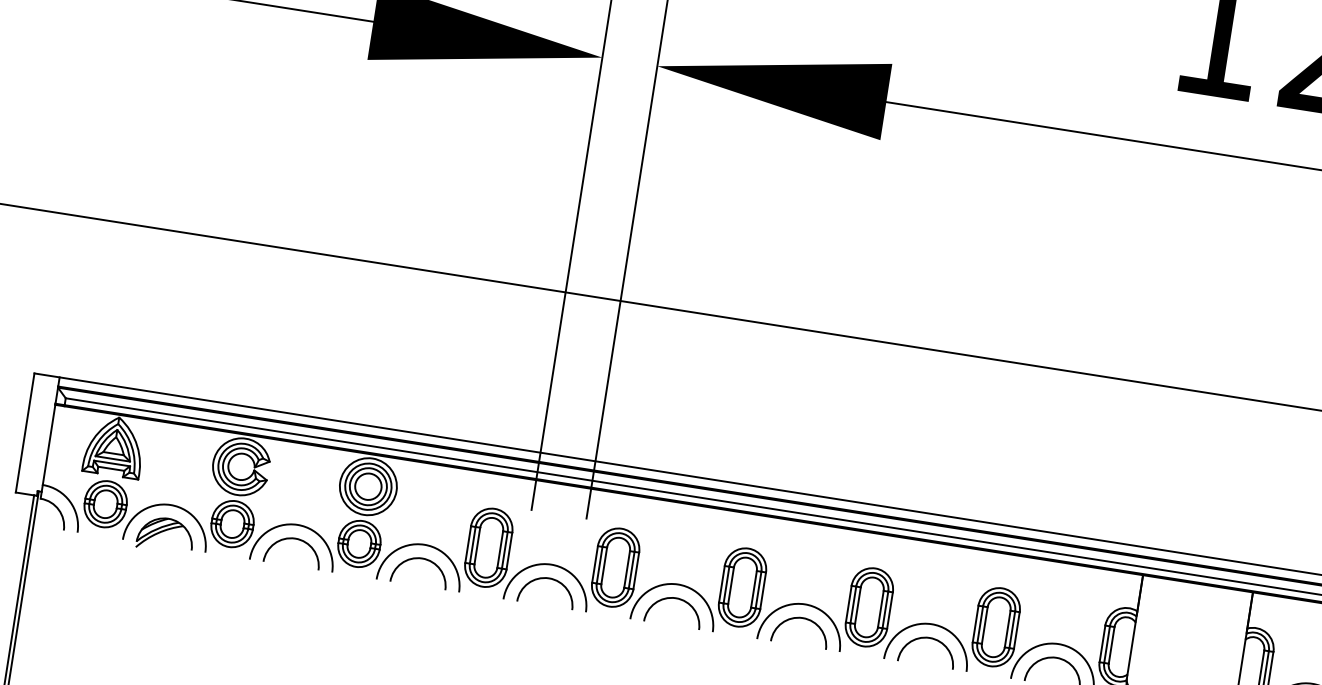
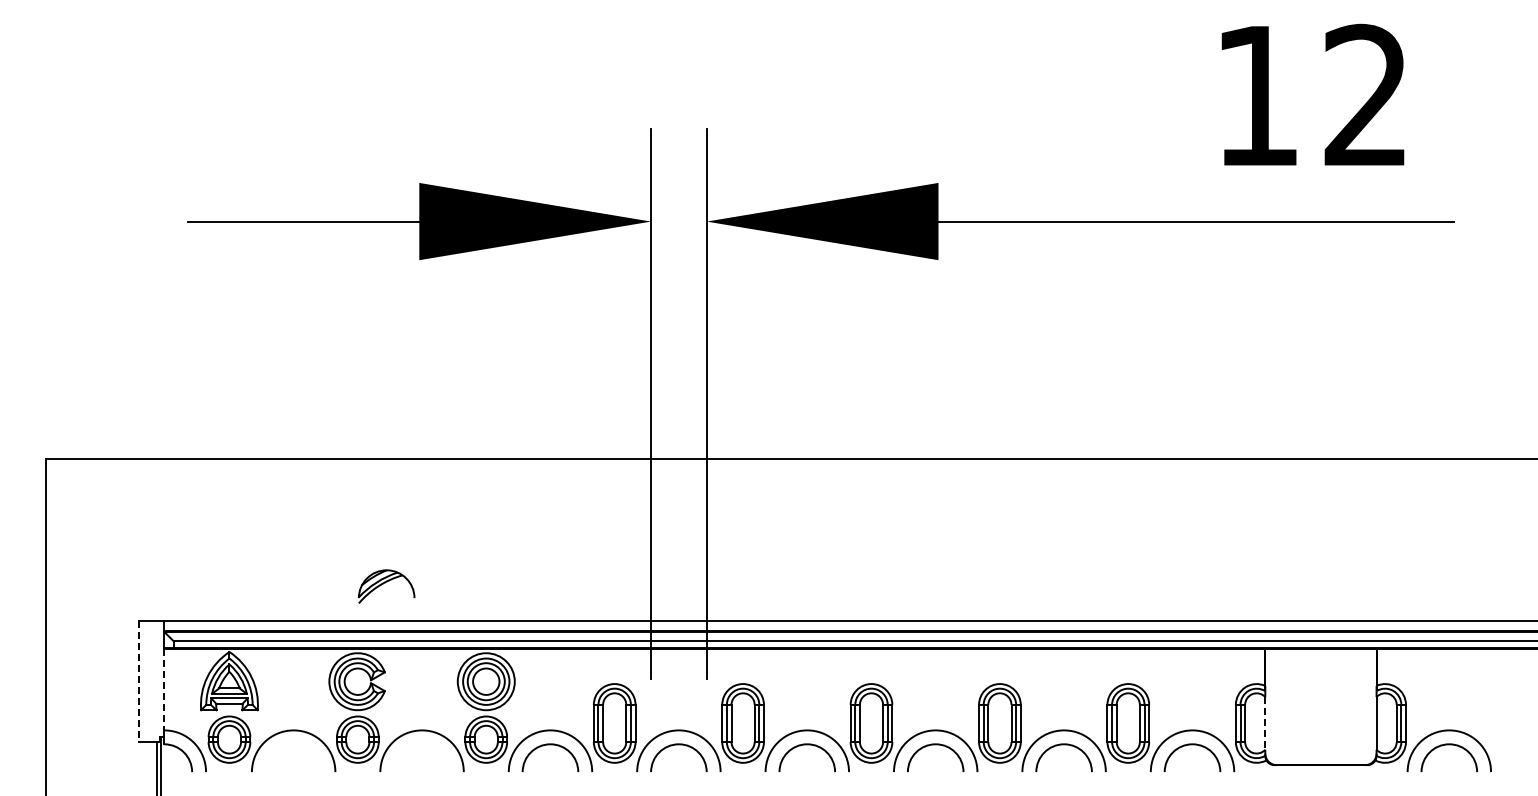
line: (24, 433) -> (138, 682), solid -> dashed
line: (49, 444) -> (164, 689), solid -> dashed
part: (165, 534) -> (386, 586), moved
arc: (294, 539) -> (421, 745), removed
line: (1131, 648) -> (1265, 723), solid -> dashed

